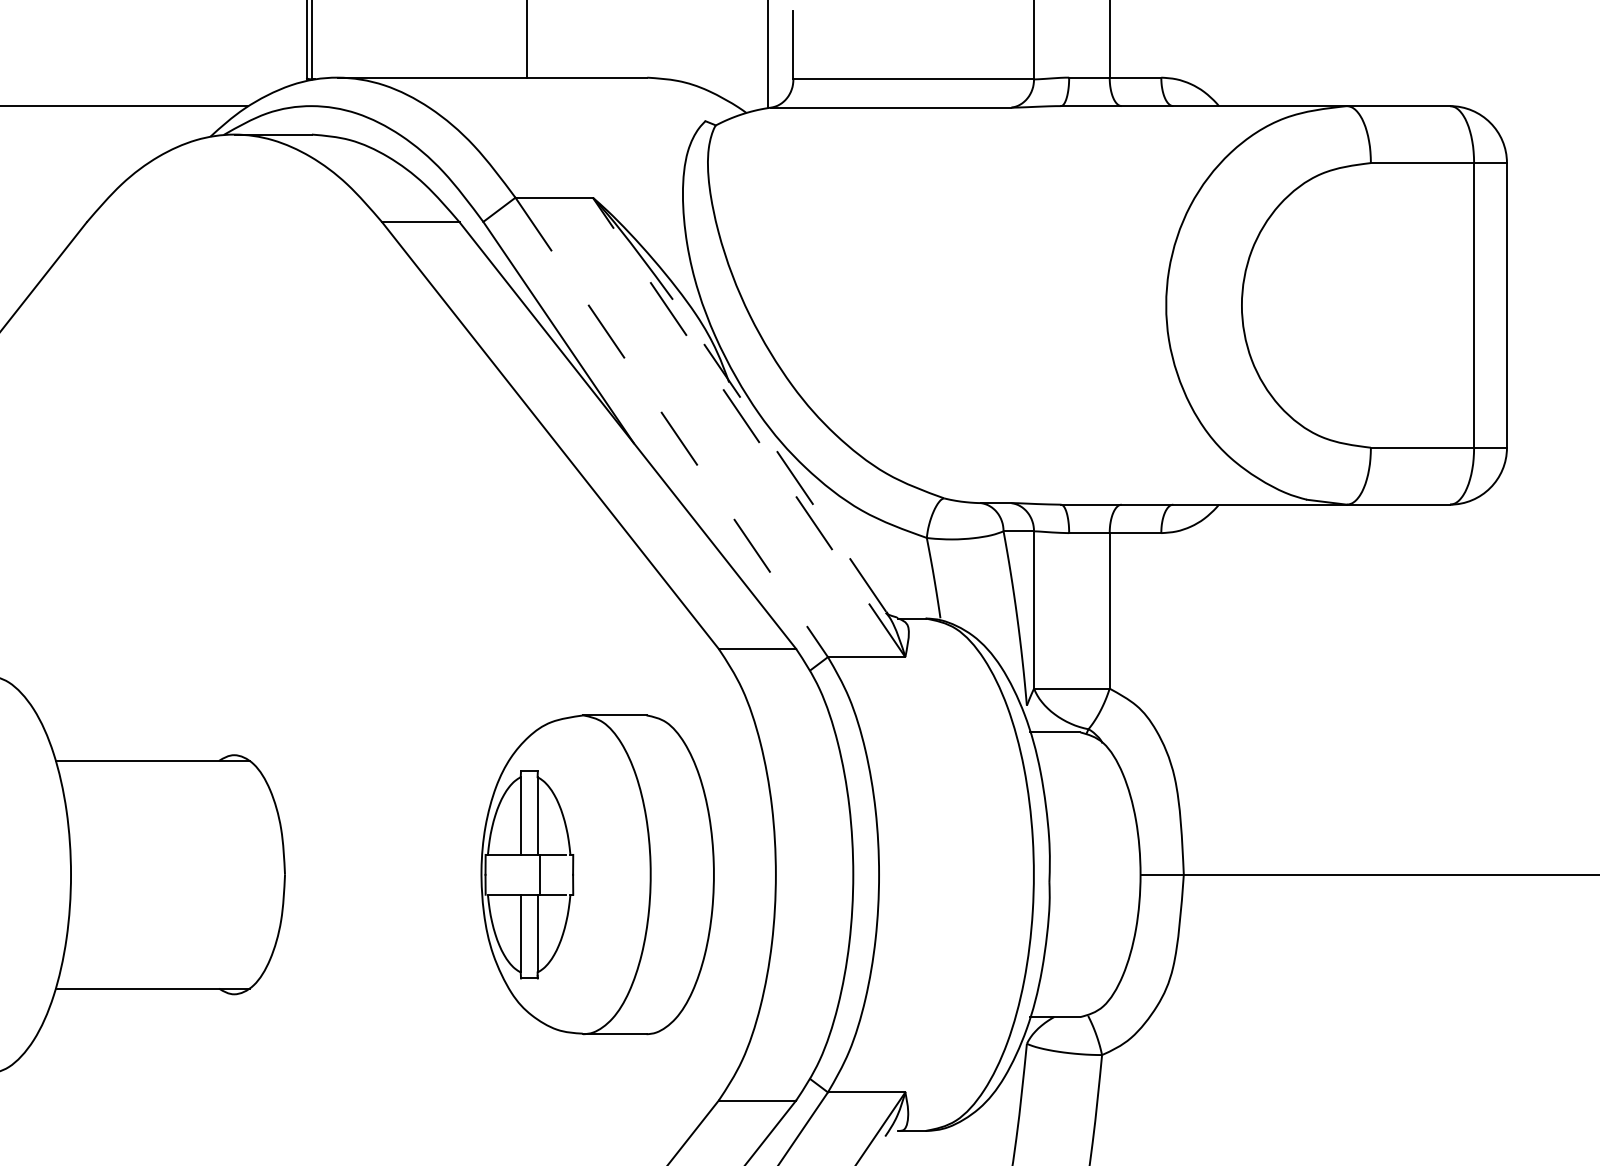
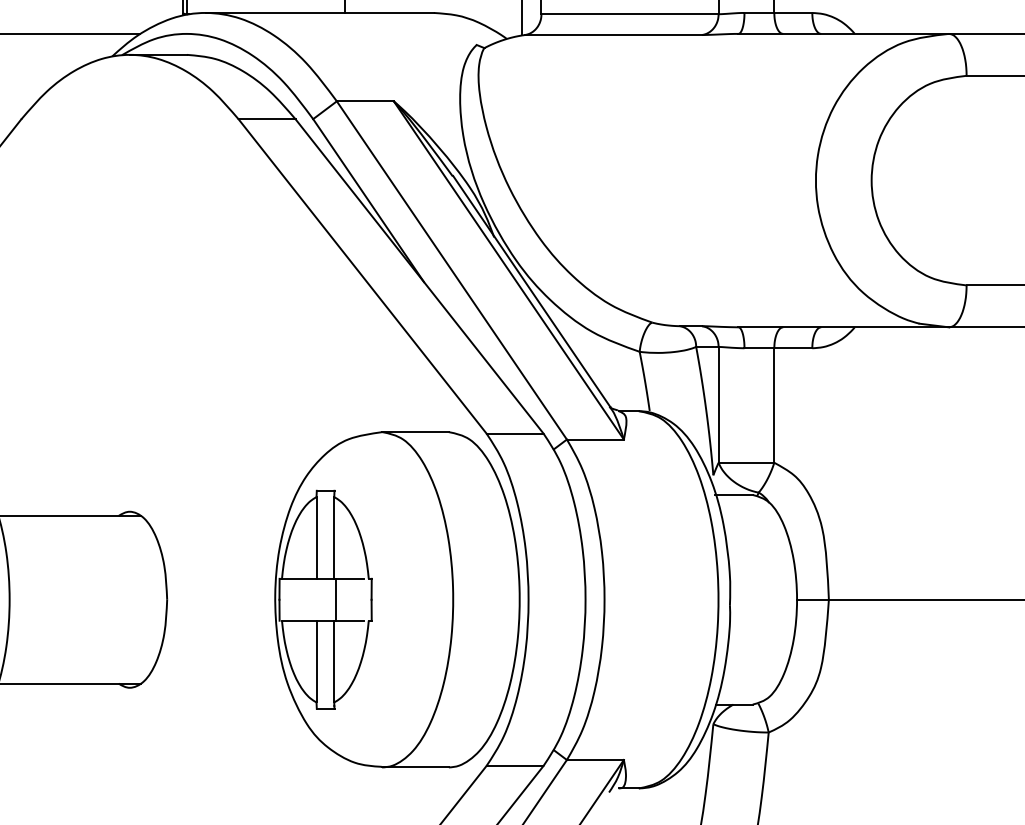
line: (671, 427) -> (451, 270), dashed -> solid
line: (749, 427) -> (509, 270), dashed -> solid
line: (779, 455) -> (531, 291), dashed -> solid
part: (597, 874) -> (397, 599), size x1.43

